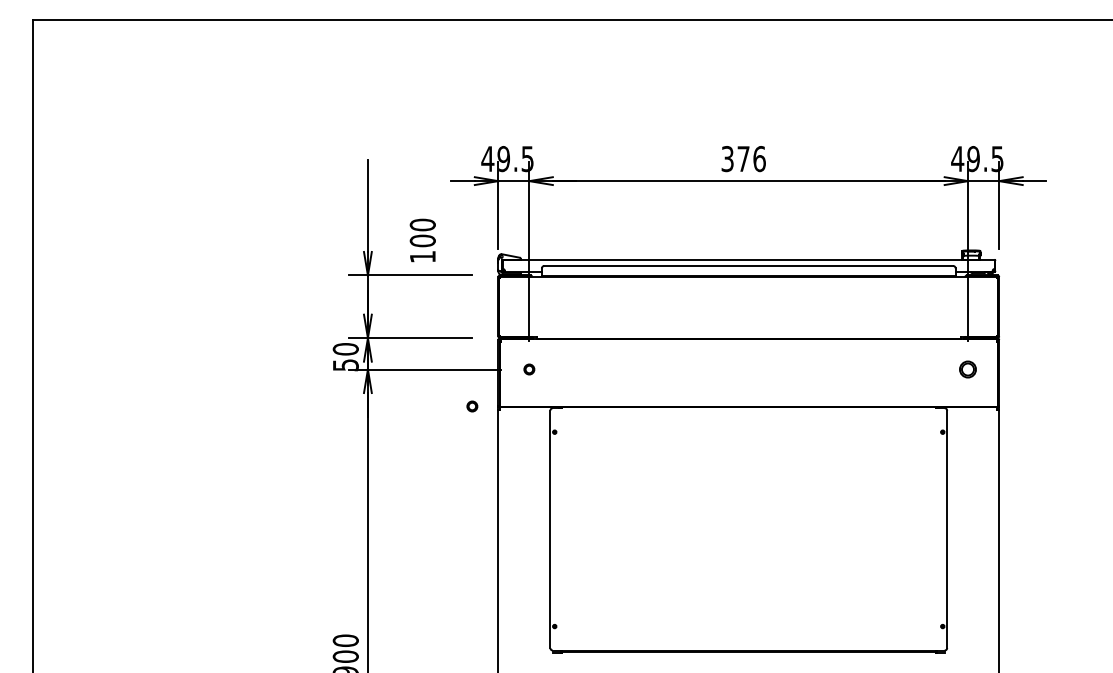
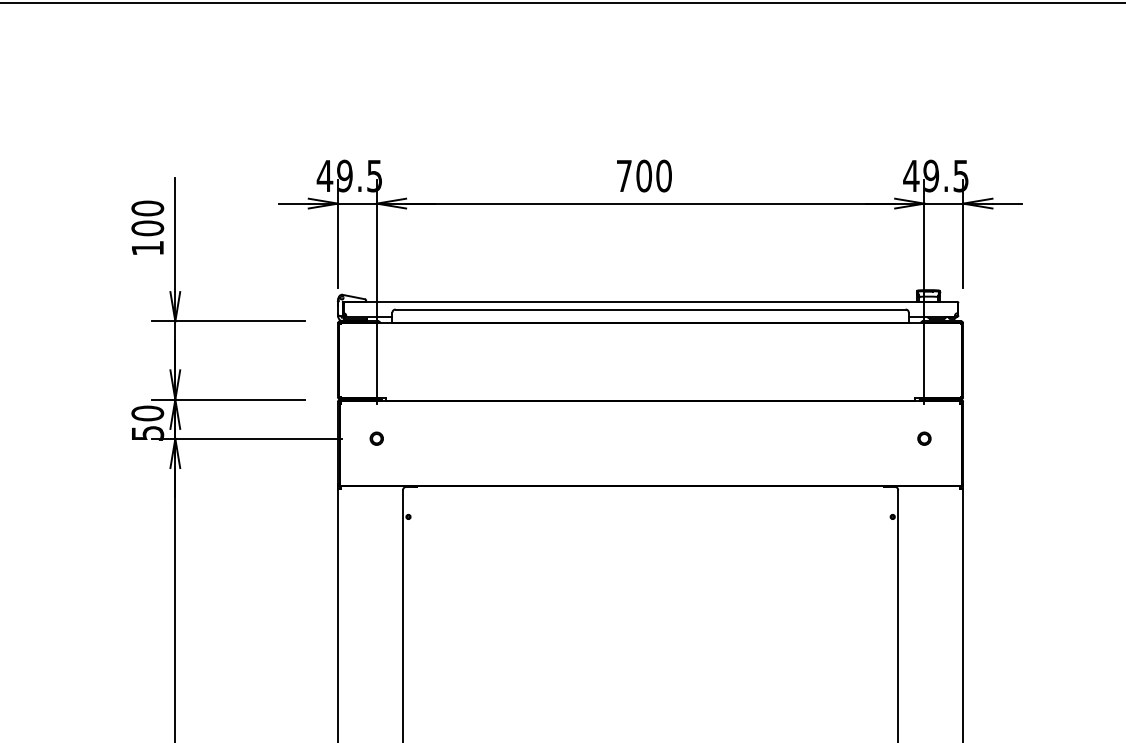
text: (743, 159) -> (644, 176), 376 -> 700
text: (422, 240) -> (147, 227), moved
part: (968, 369) -> (924, 438), size x0.62
part: (472, 406) -> (305, 484), removed

